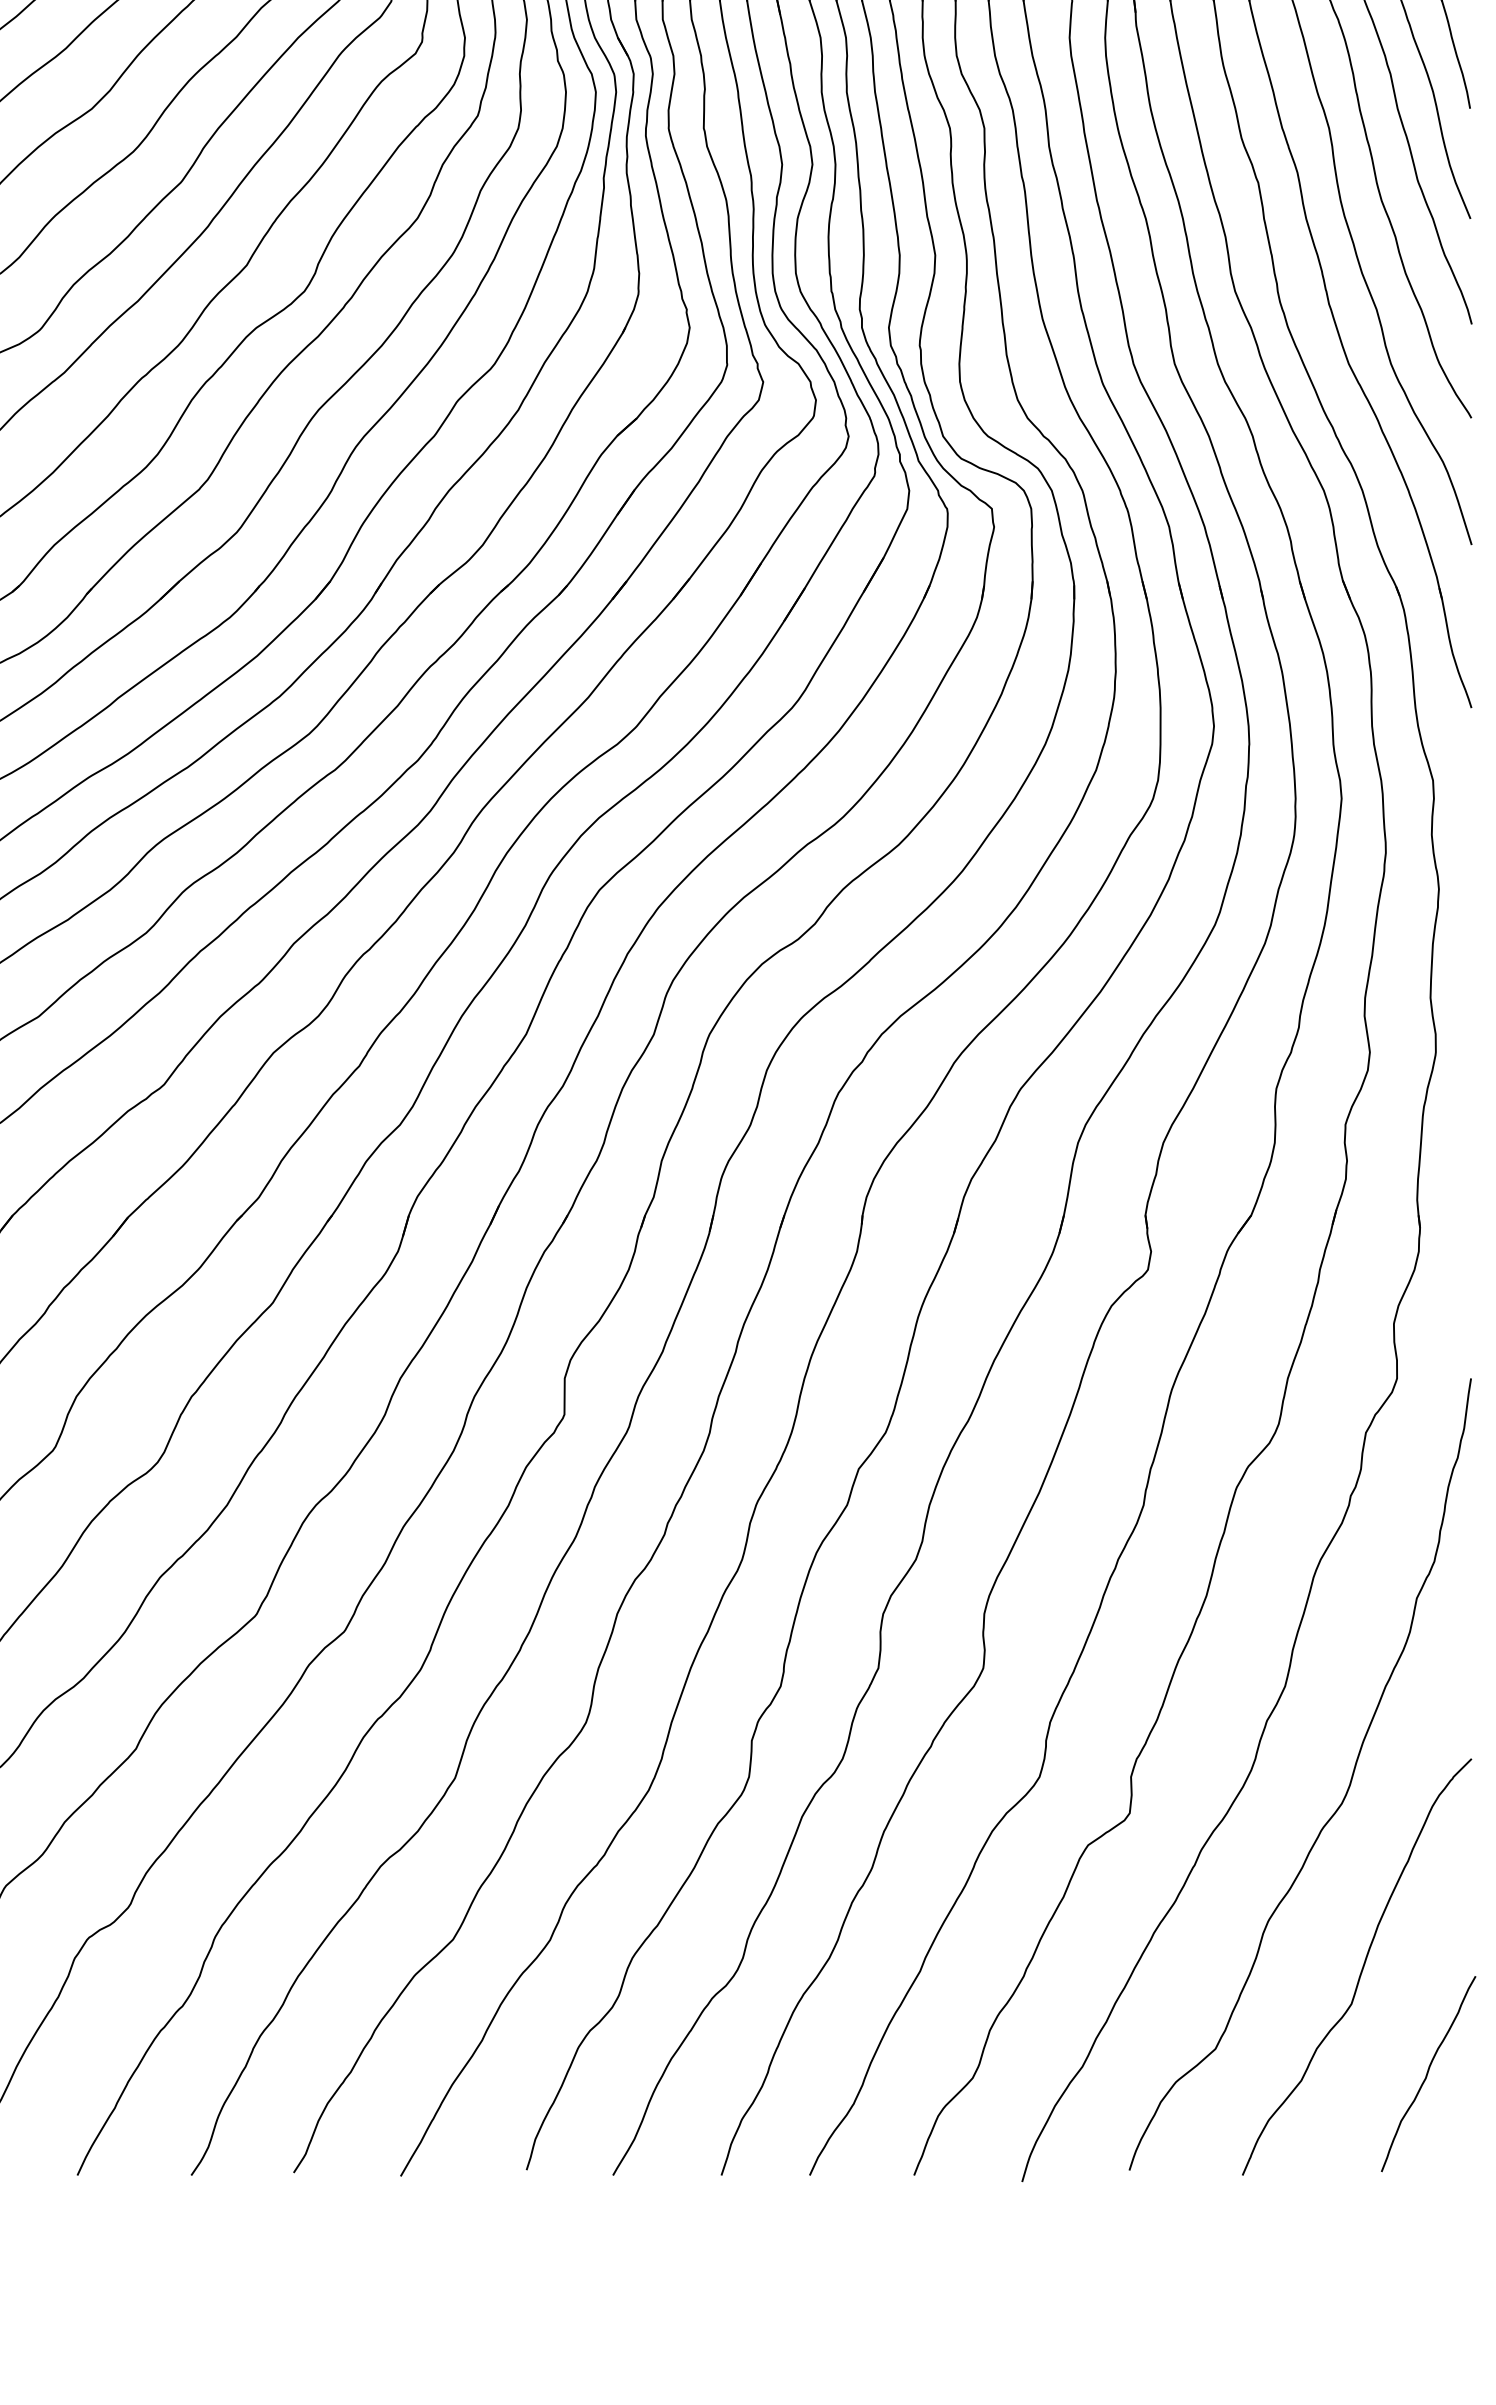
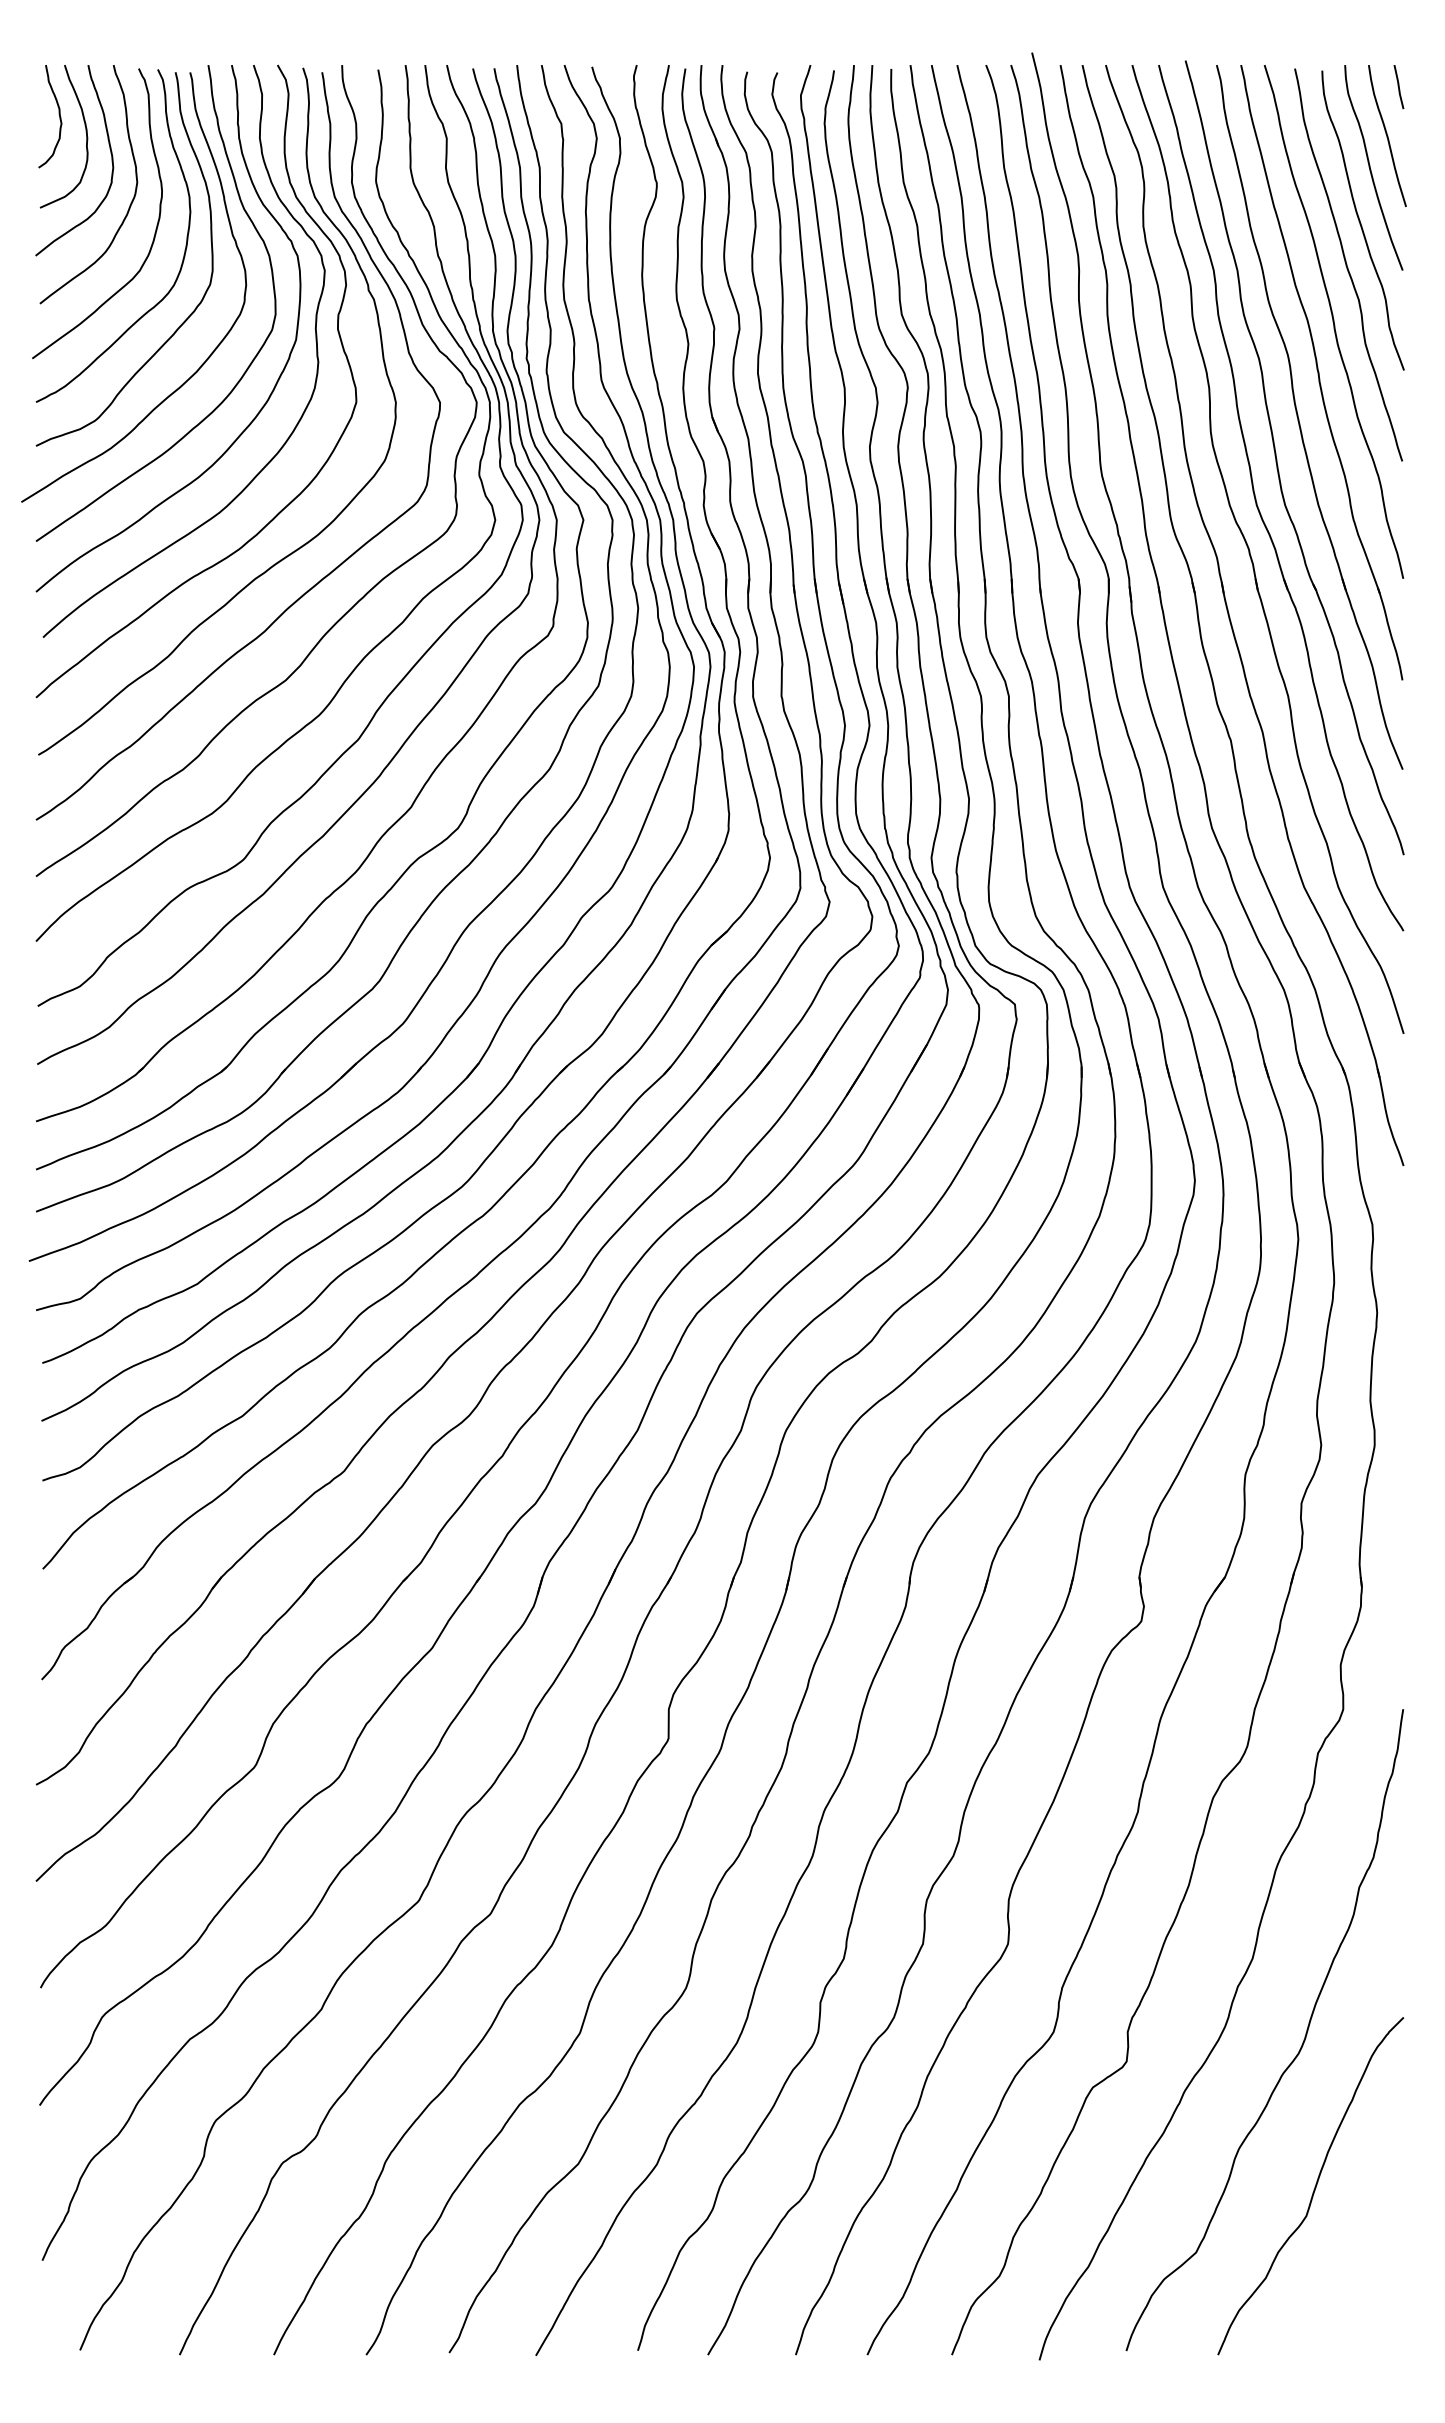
curve: (1428, 2073) -> (1368, 2272), removed

